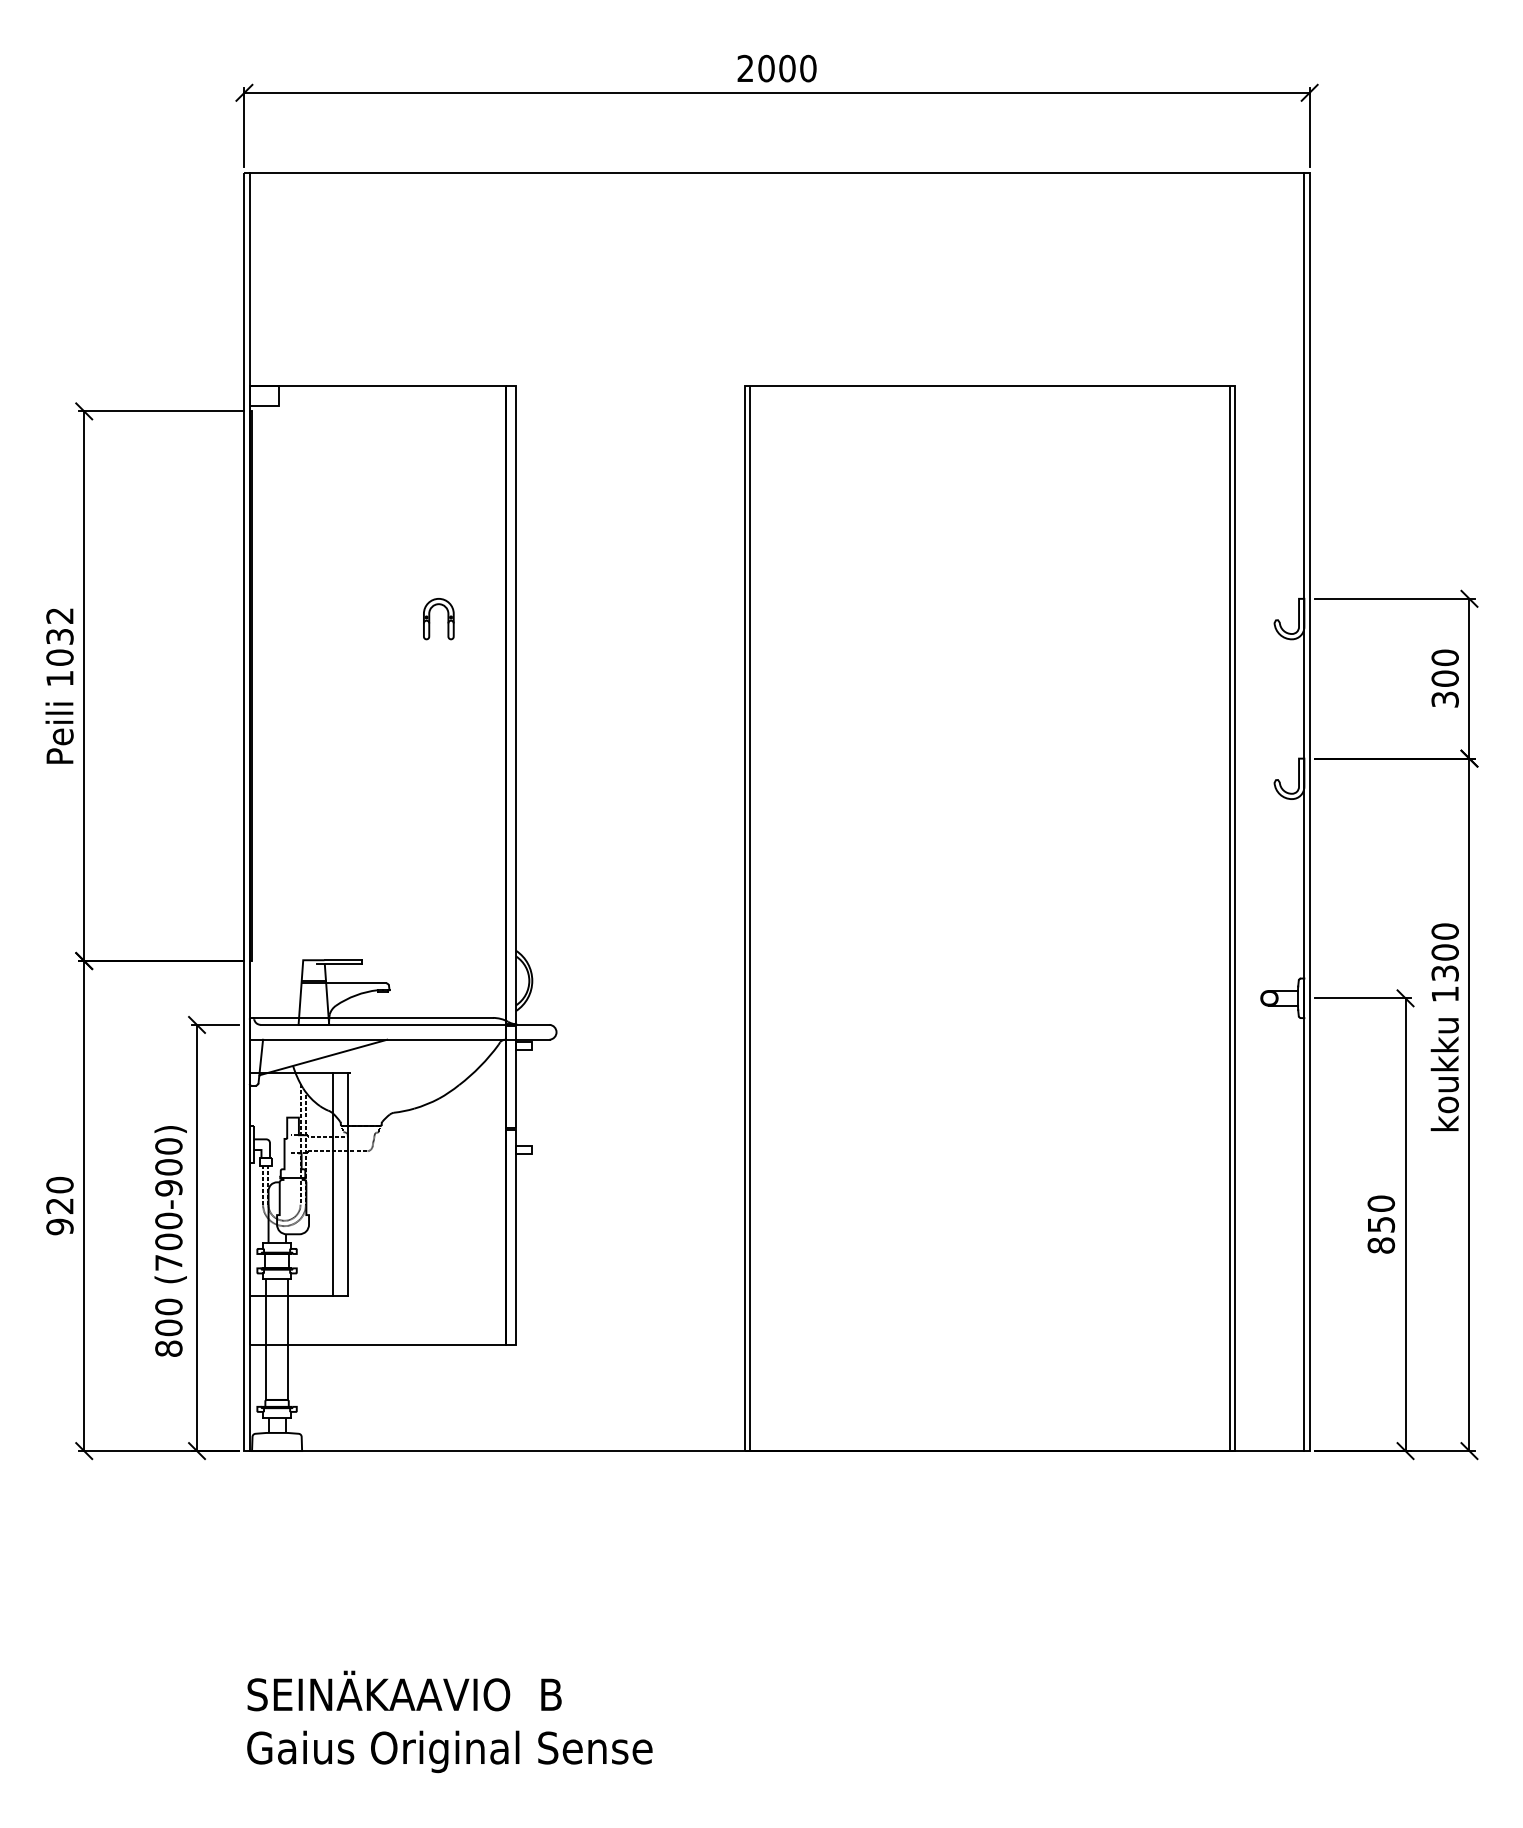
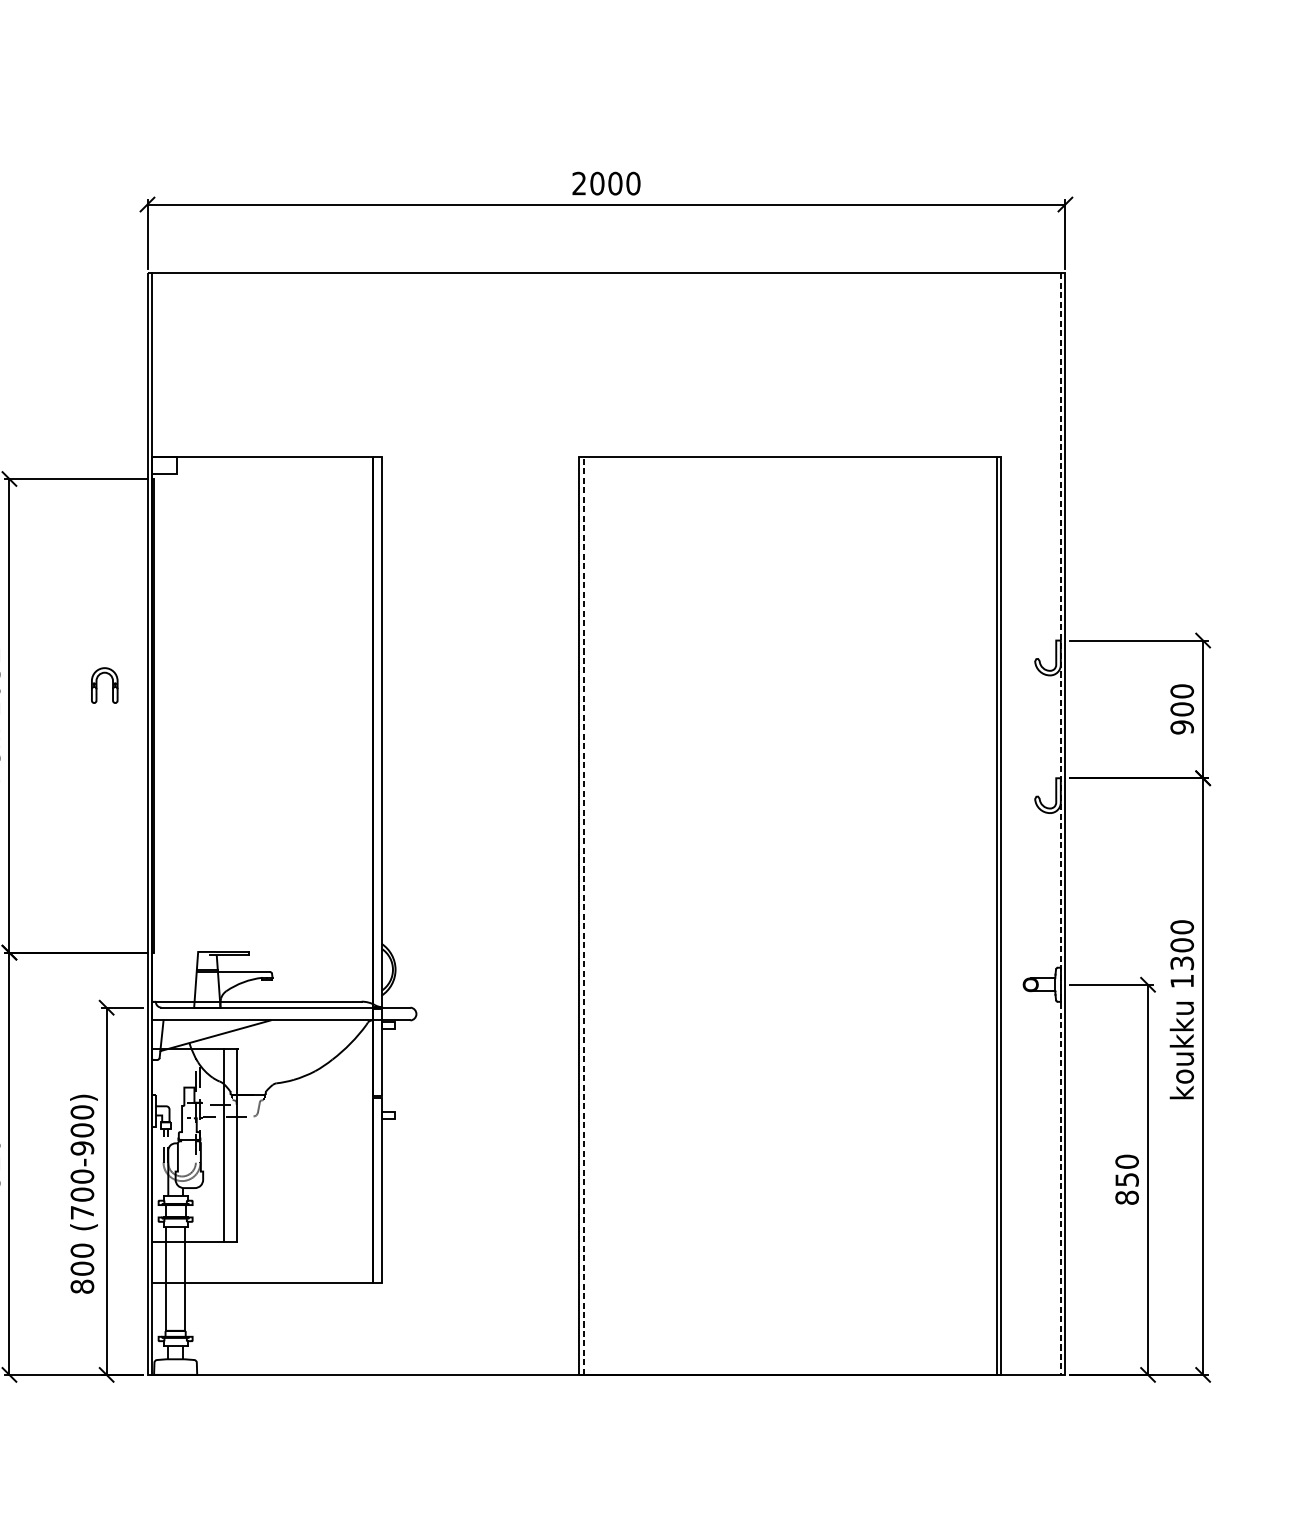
part: (430, 619) -> (97, 685), moved
text: (1444, 699) -> (1181, 727), 300 -> 900
line: (1304, 812) -> (1060, 824), solid -> dashed
line: (750, 918) -> (583, 915), solid -> dashed

